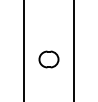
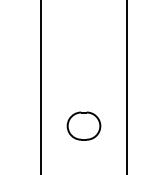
part: (48, 59) -> (83, 126), moved

